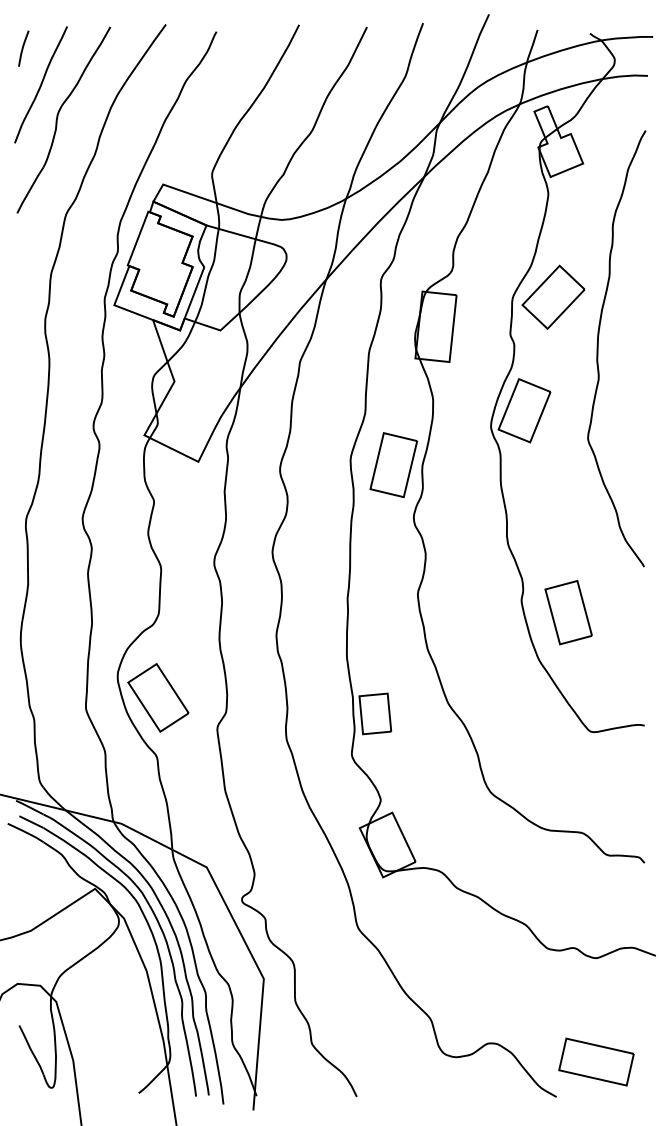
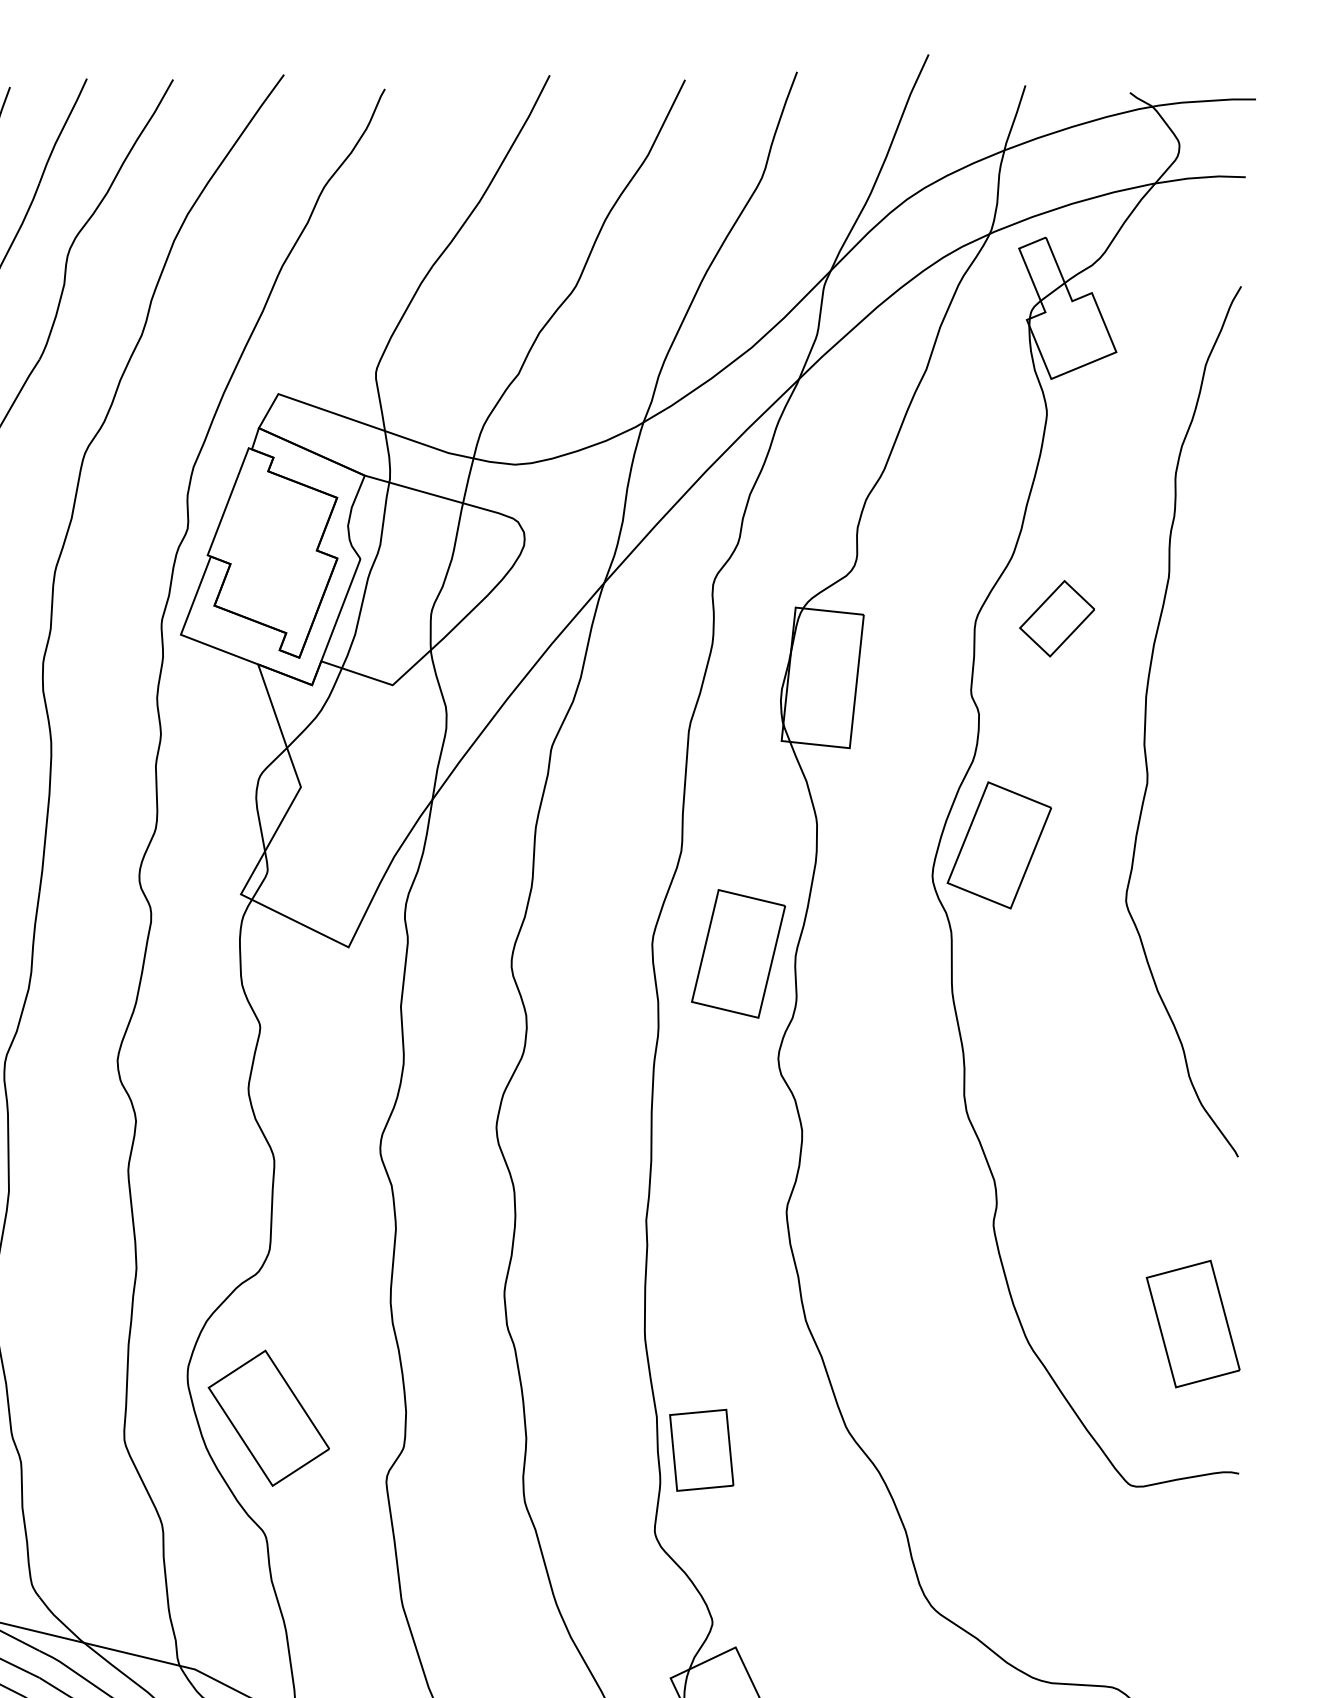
part: (553, 296) -> (1057, 617), size x0.6
part: (568, 612) -> (1192, 1323), moved

